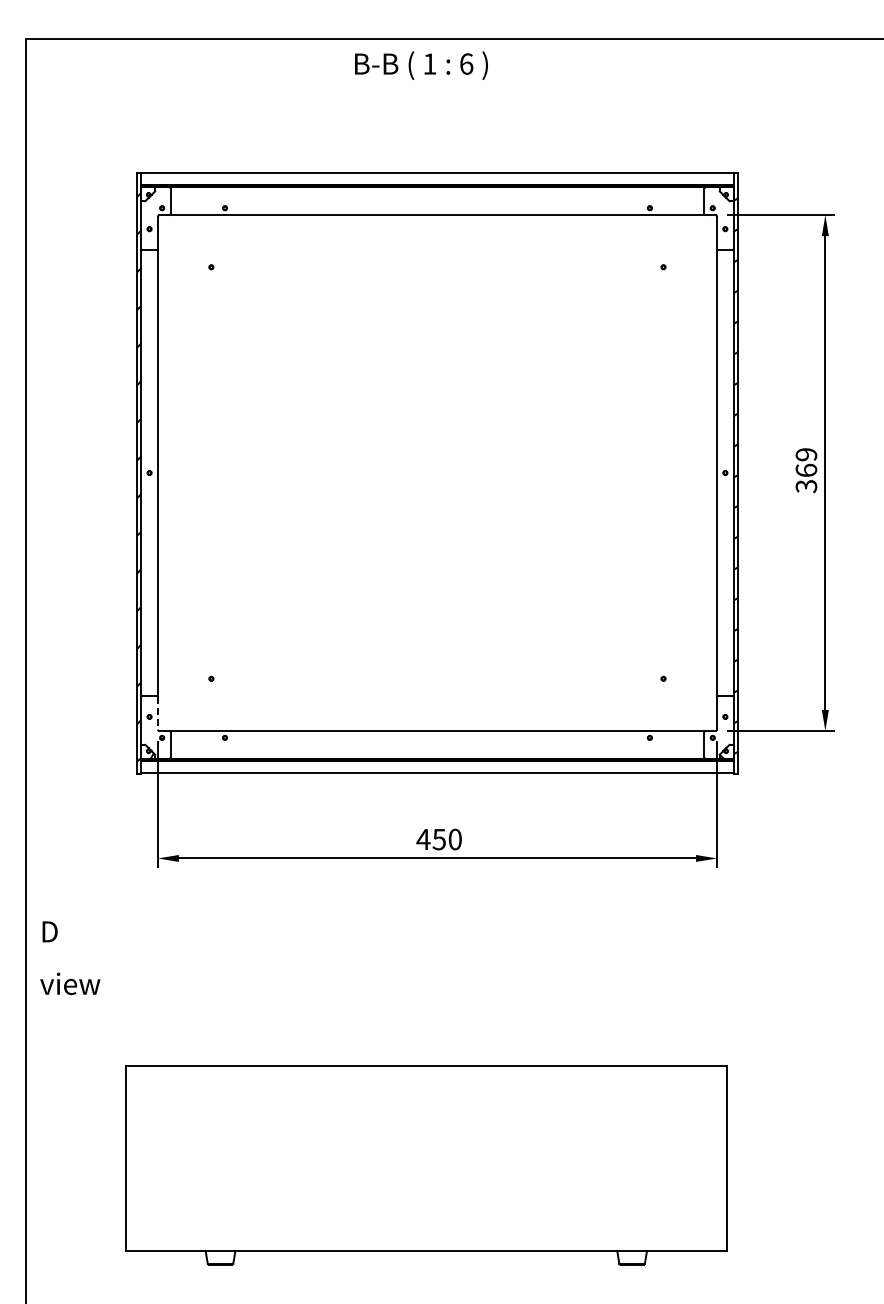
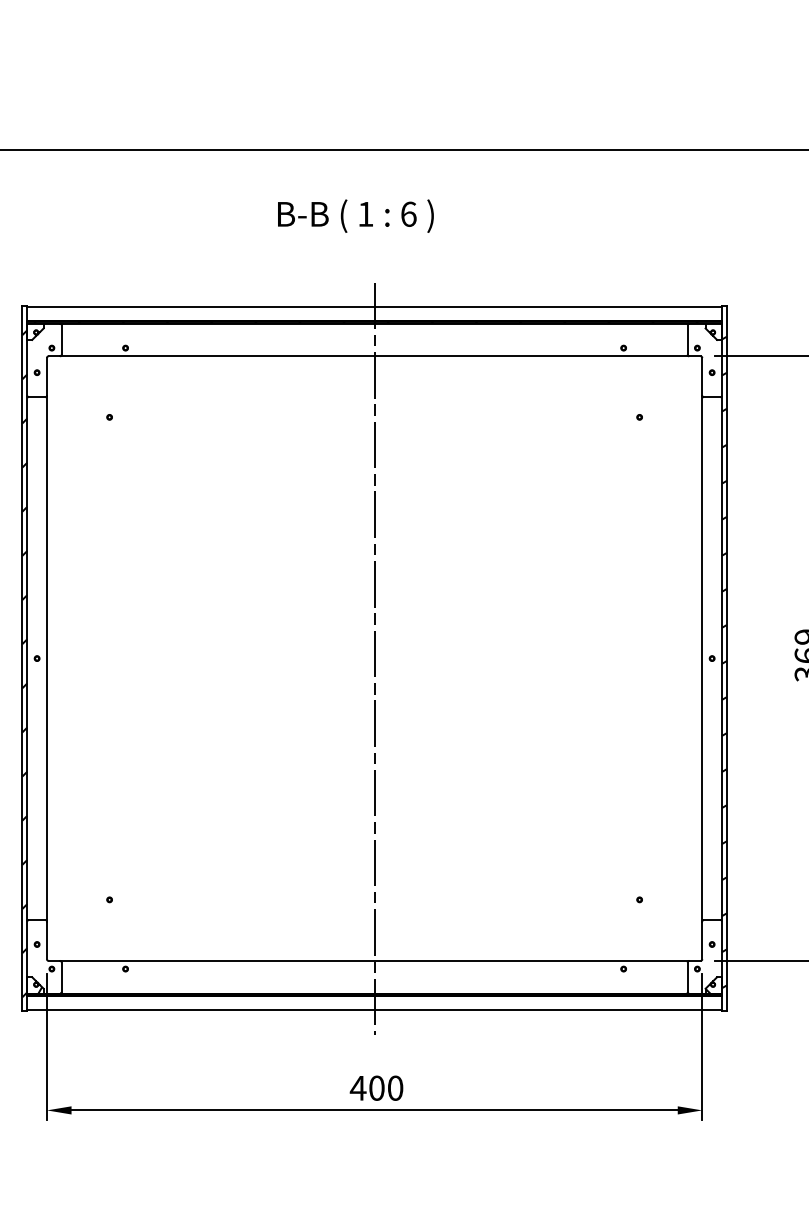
text: (421, 65) -> (355, 215), moved
line: (437, 472) -> (374, 657), added
line: (157, 713) -> (46, 940), dashed -> solid
text: (438, 839) -> (375, 1088), 450 -> 400

